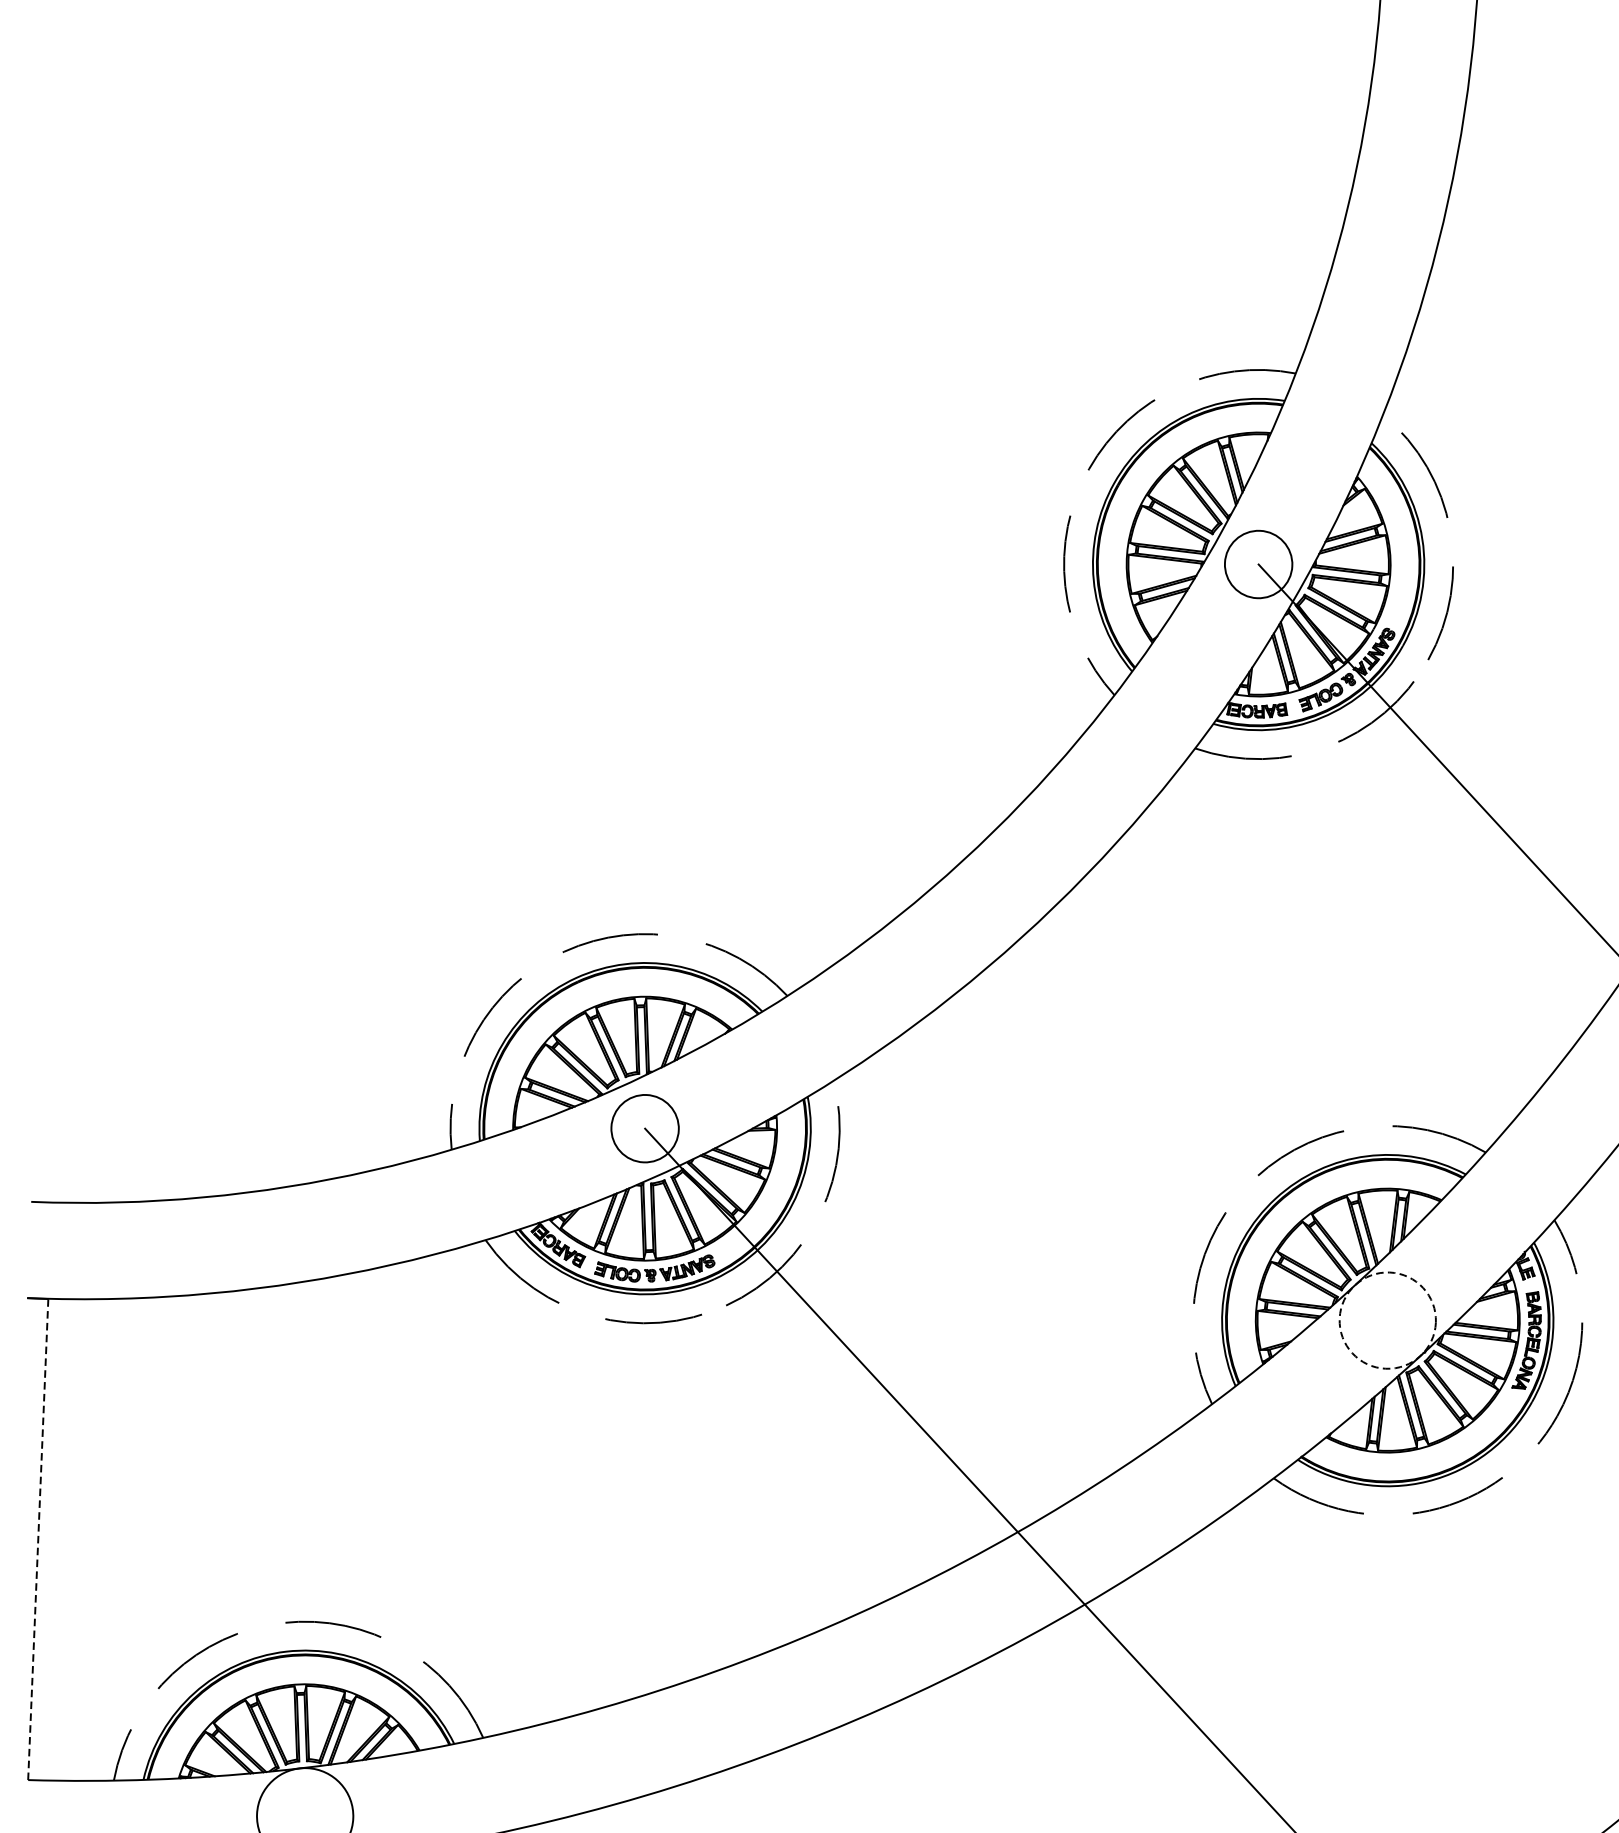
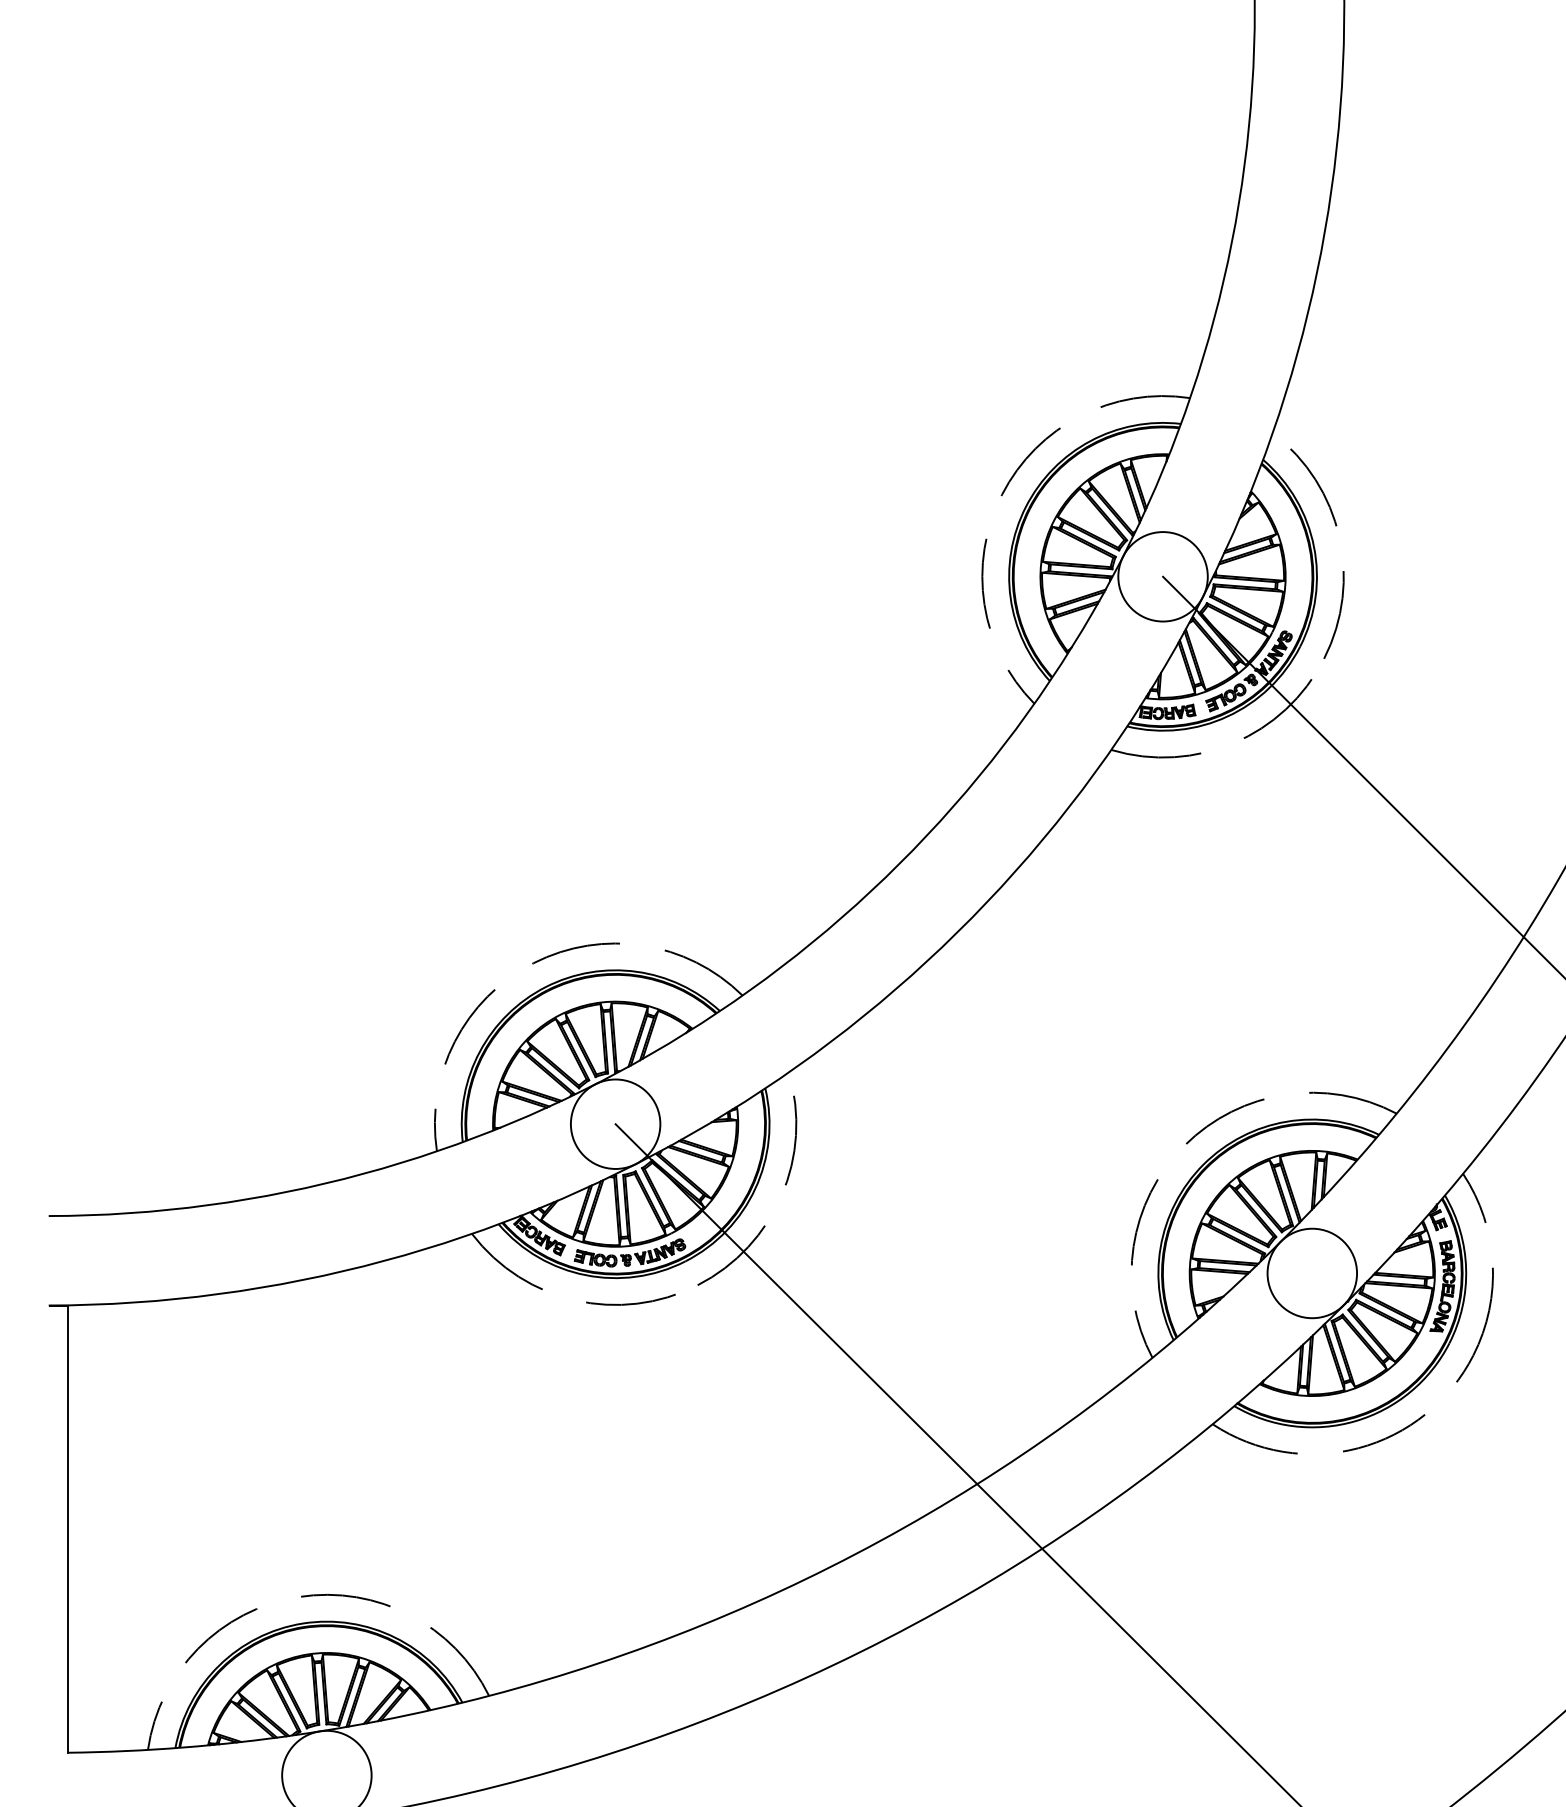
circle: (1258, 564) -> (1162, 576), size x1.43
circle: (645, 1127) -> (615, 1123), size x1.43
circle: (1387, 1320) -> (1312, 1273), dashed -> solid
line: (38, 1539) -> (68, 1529), dashed -> solid

